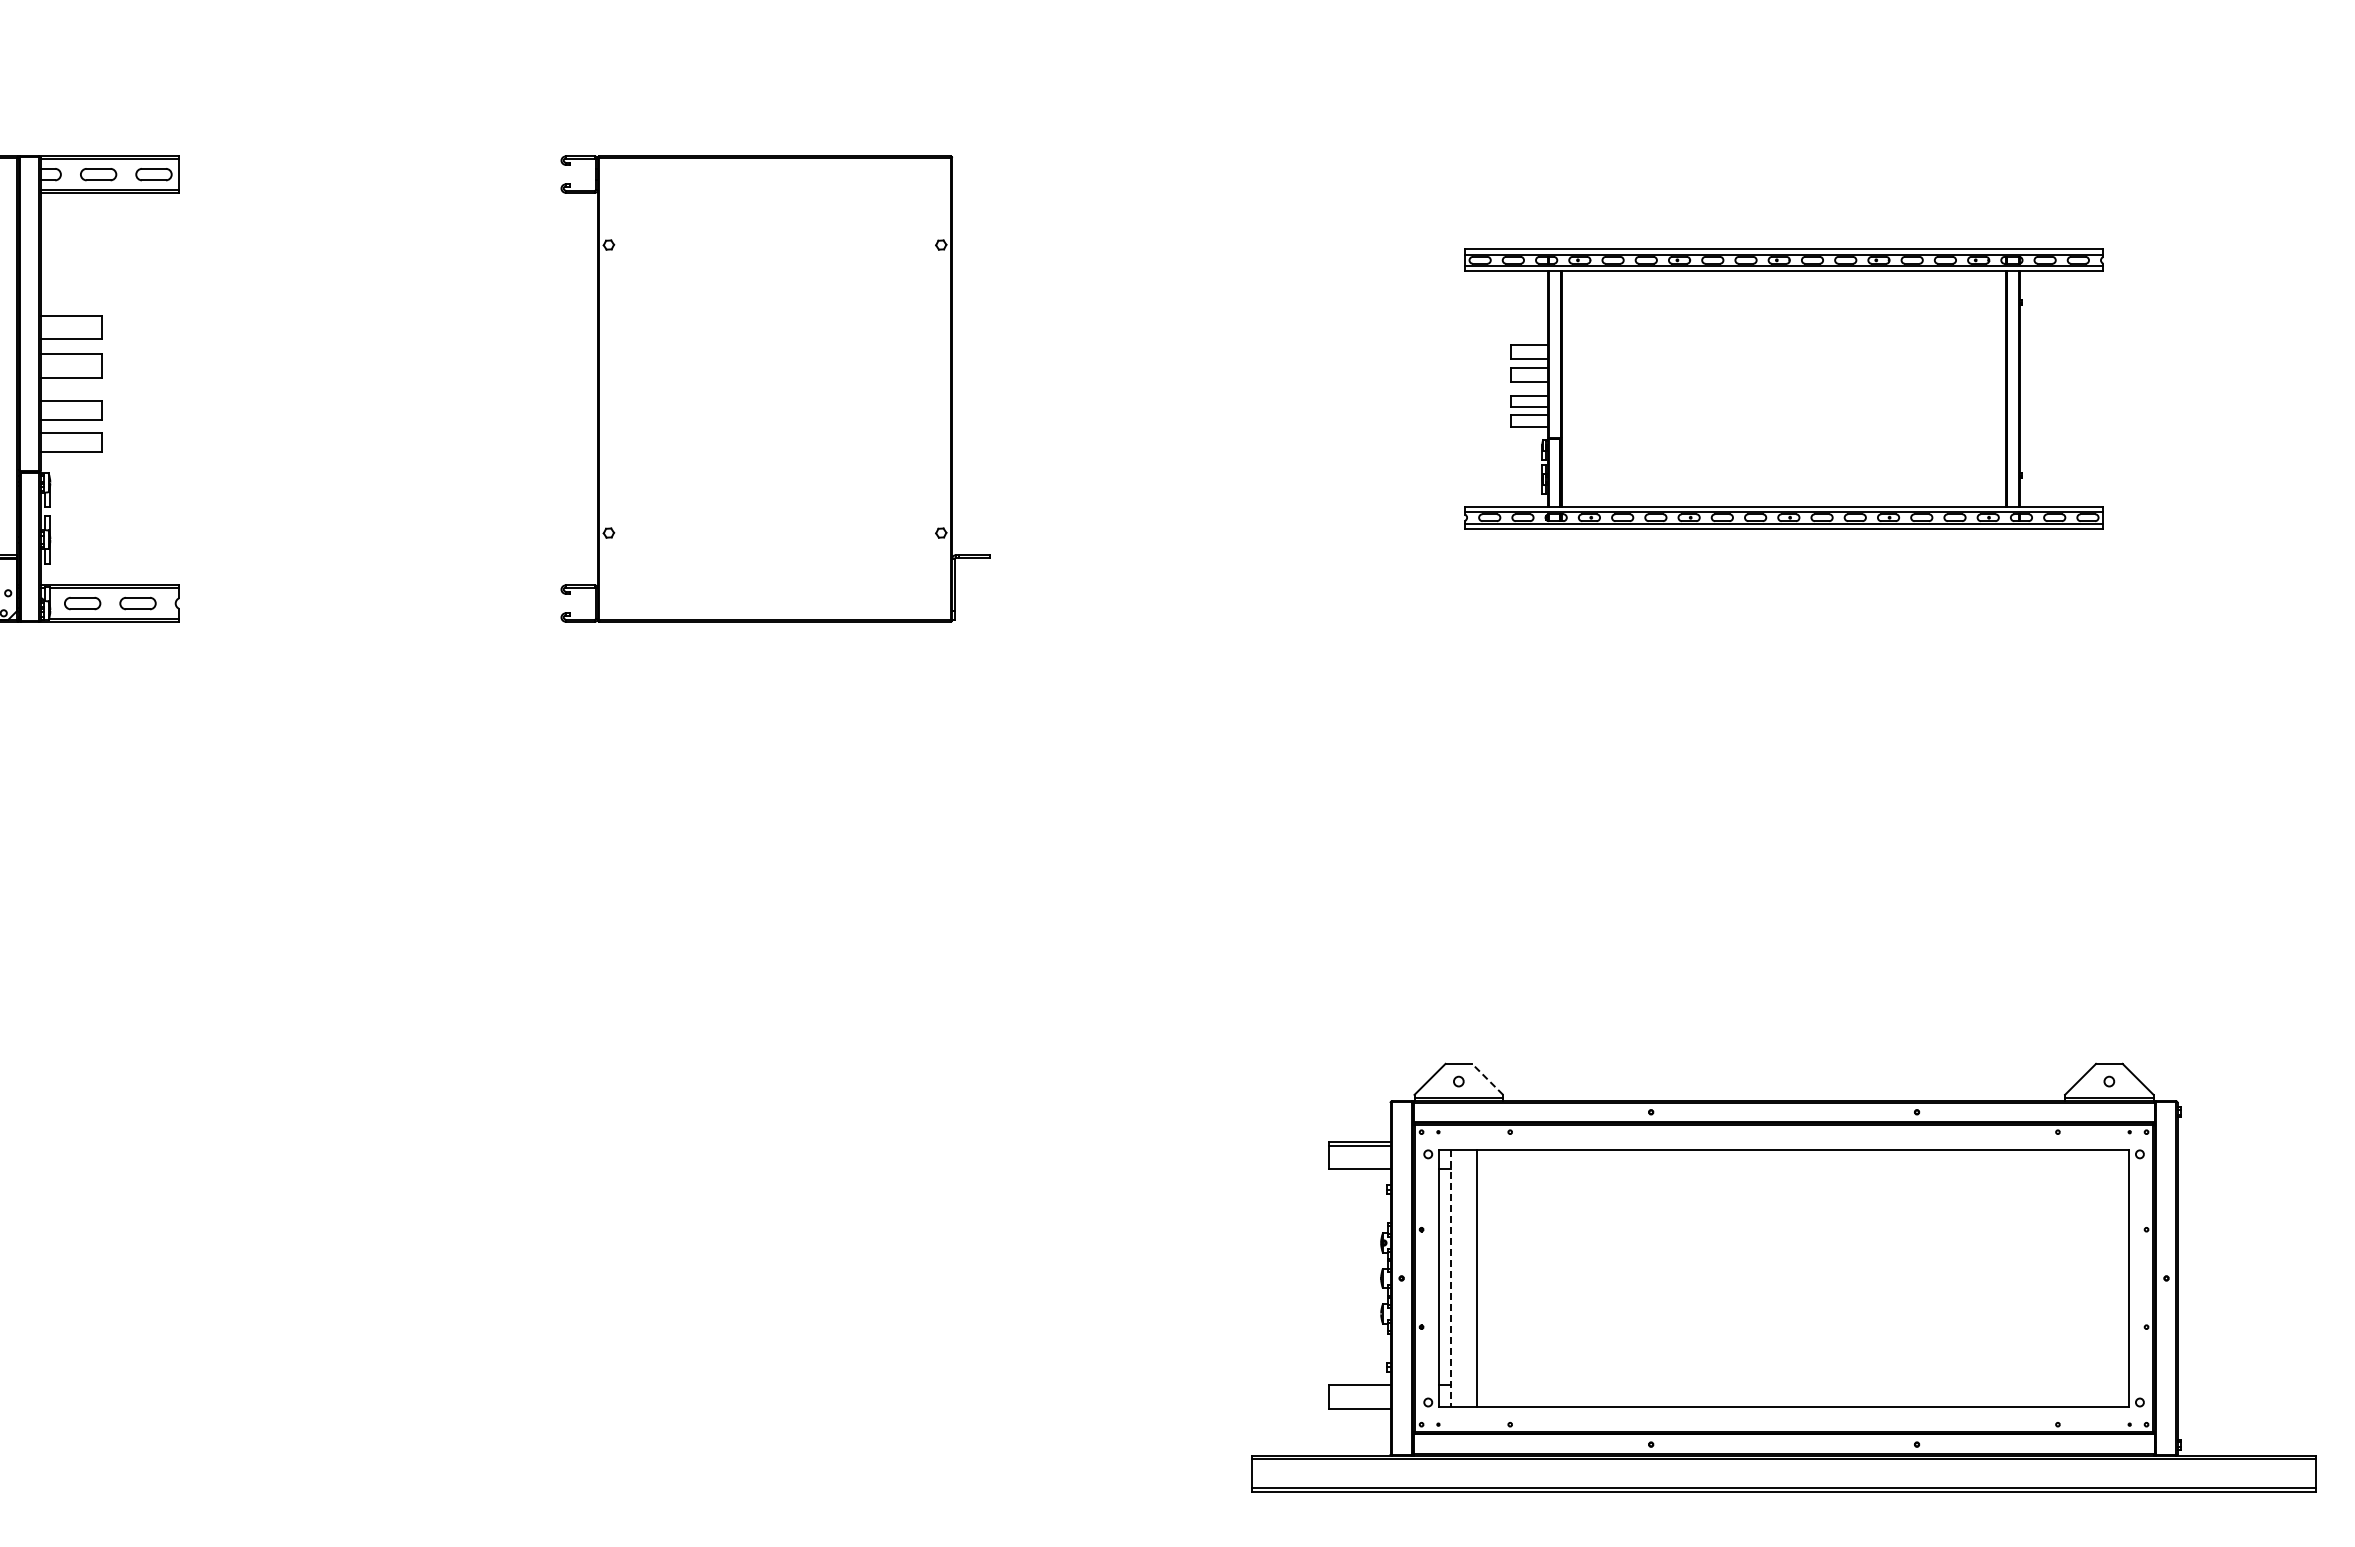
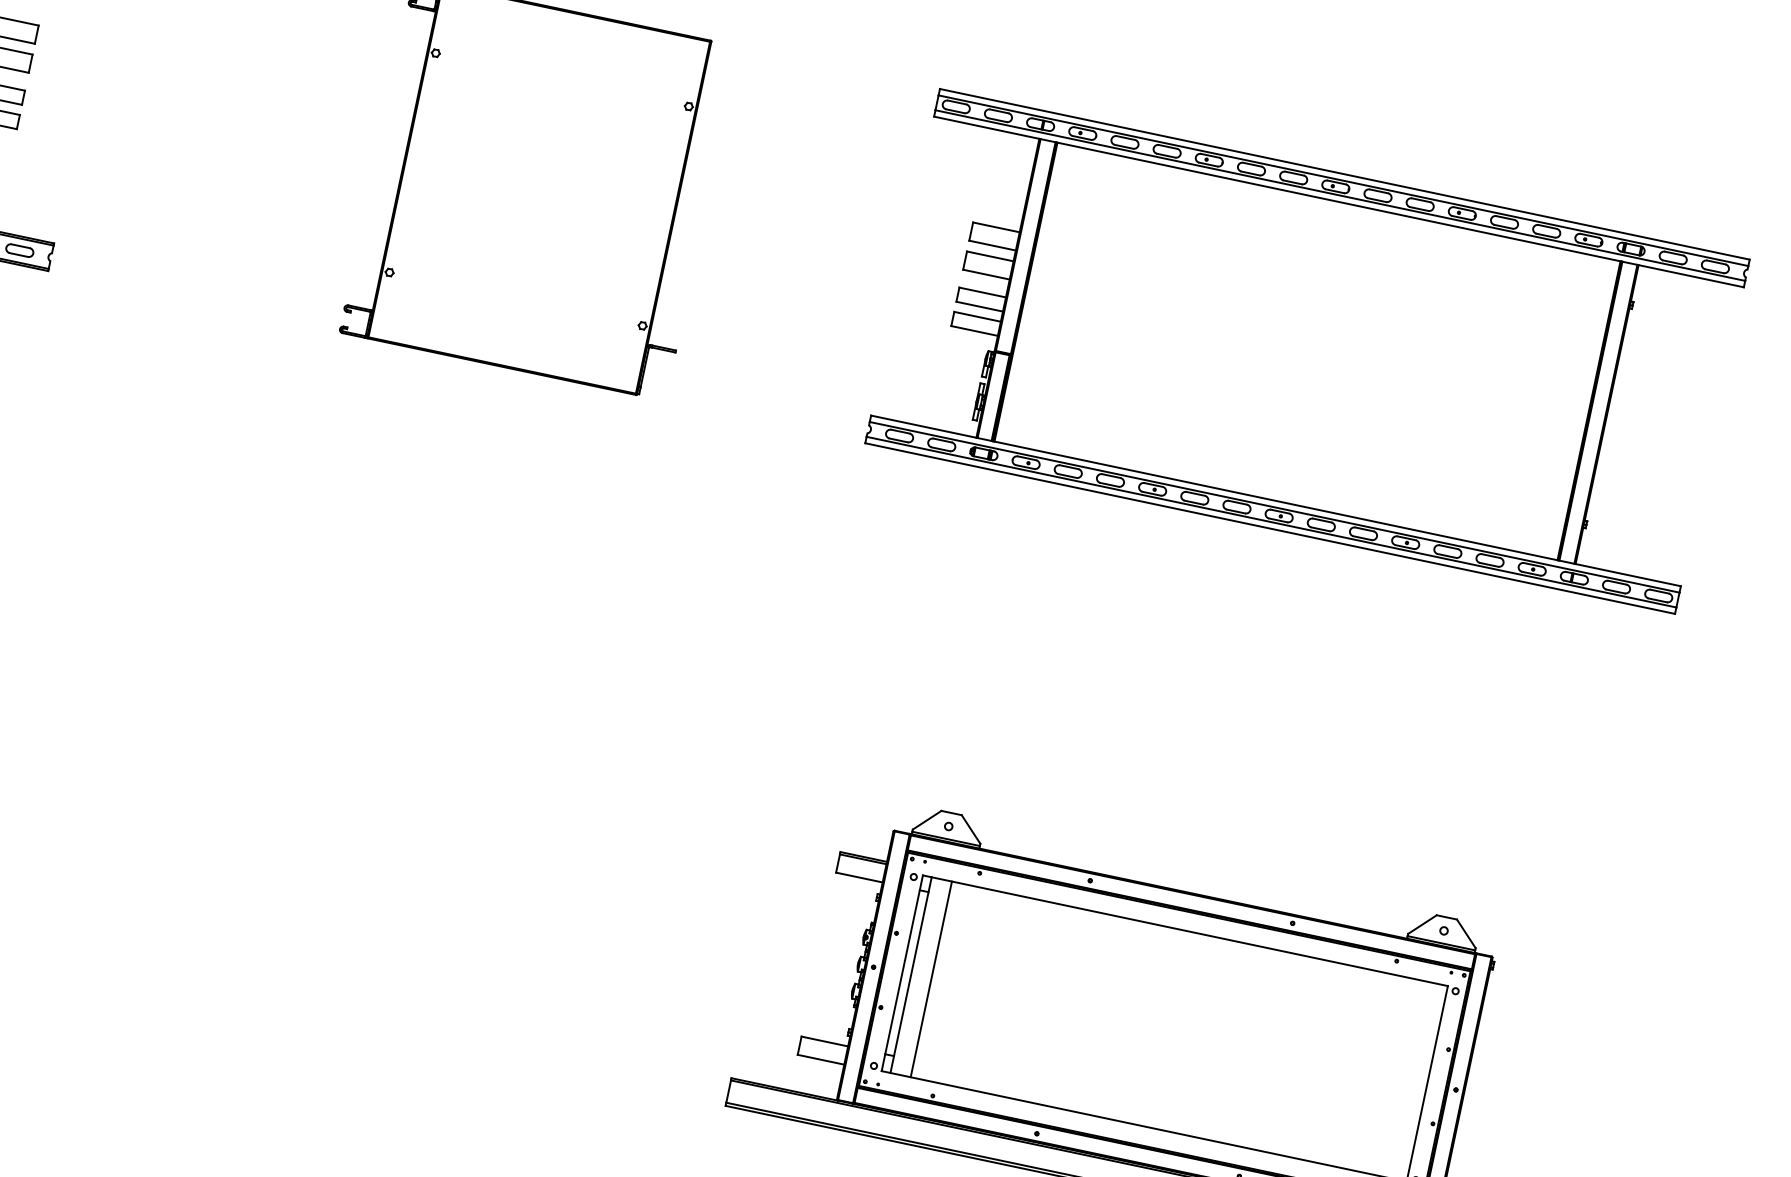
part: (1783, 388) -> (1307, 350), size x1.67
line: (1487, 1079) -> (970, 829), dashed -> solid
line: (1450, 1278) -> (910, 975), dashed -> solid

